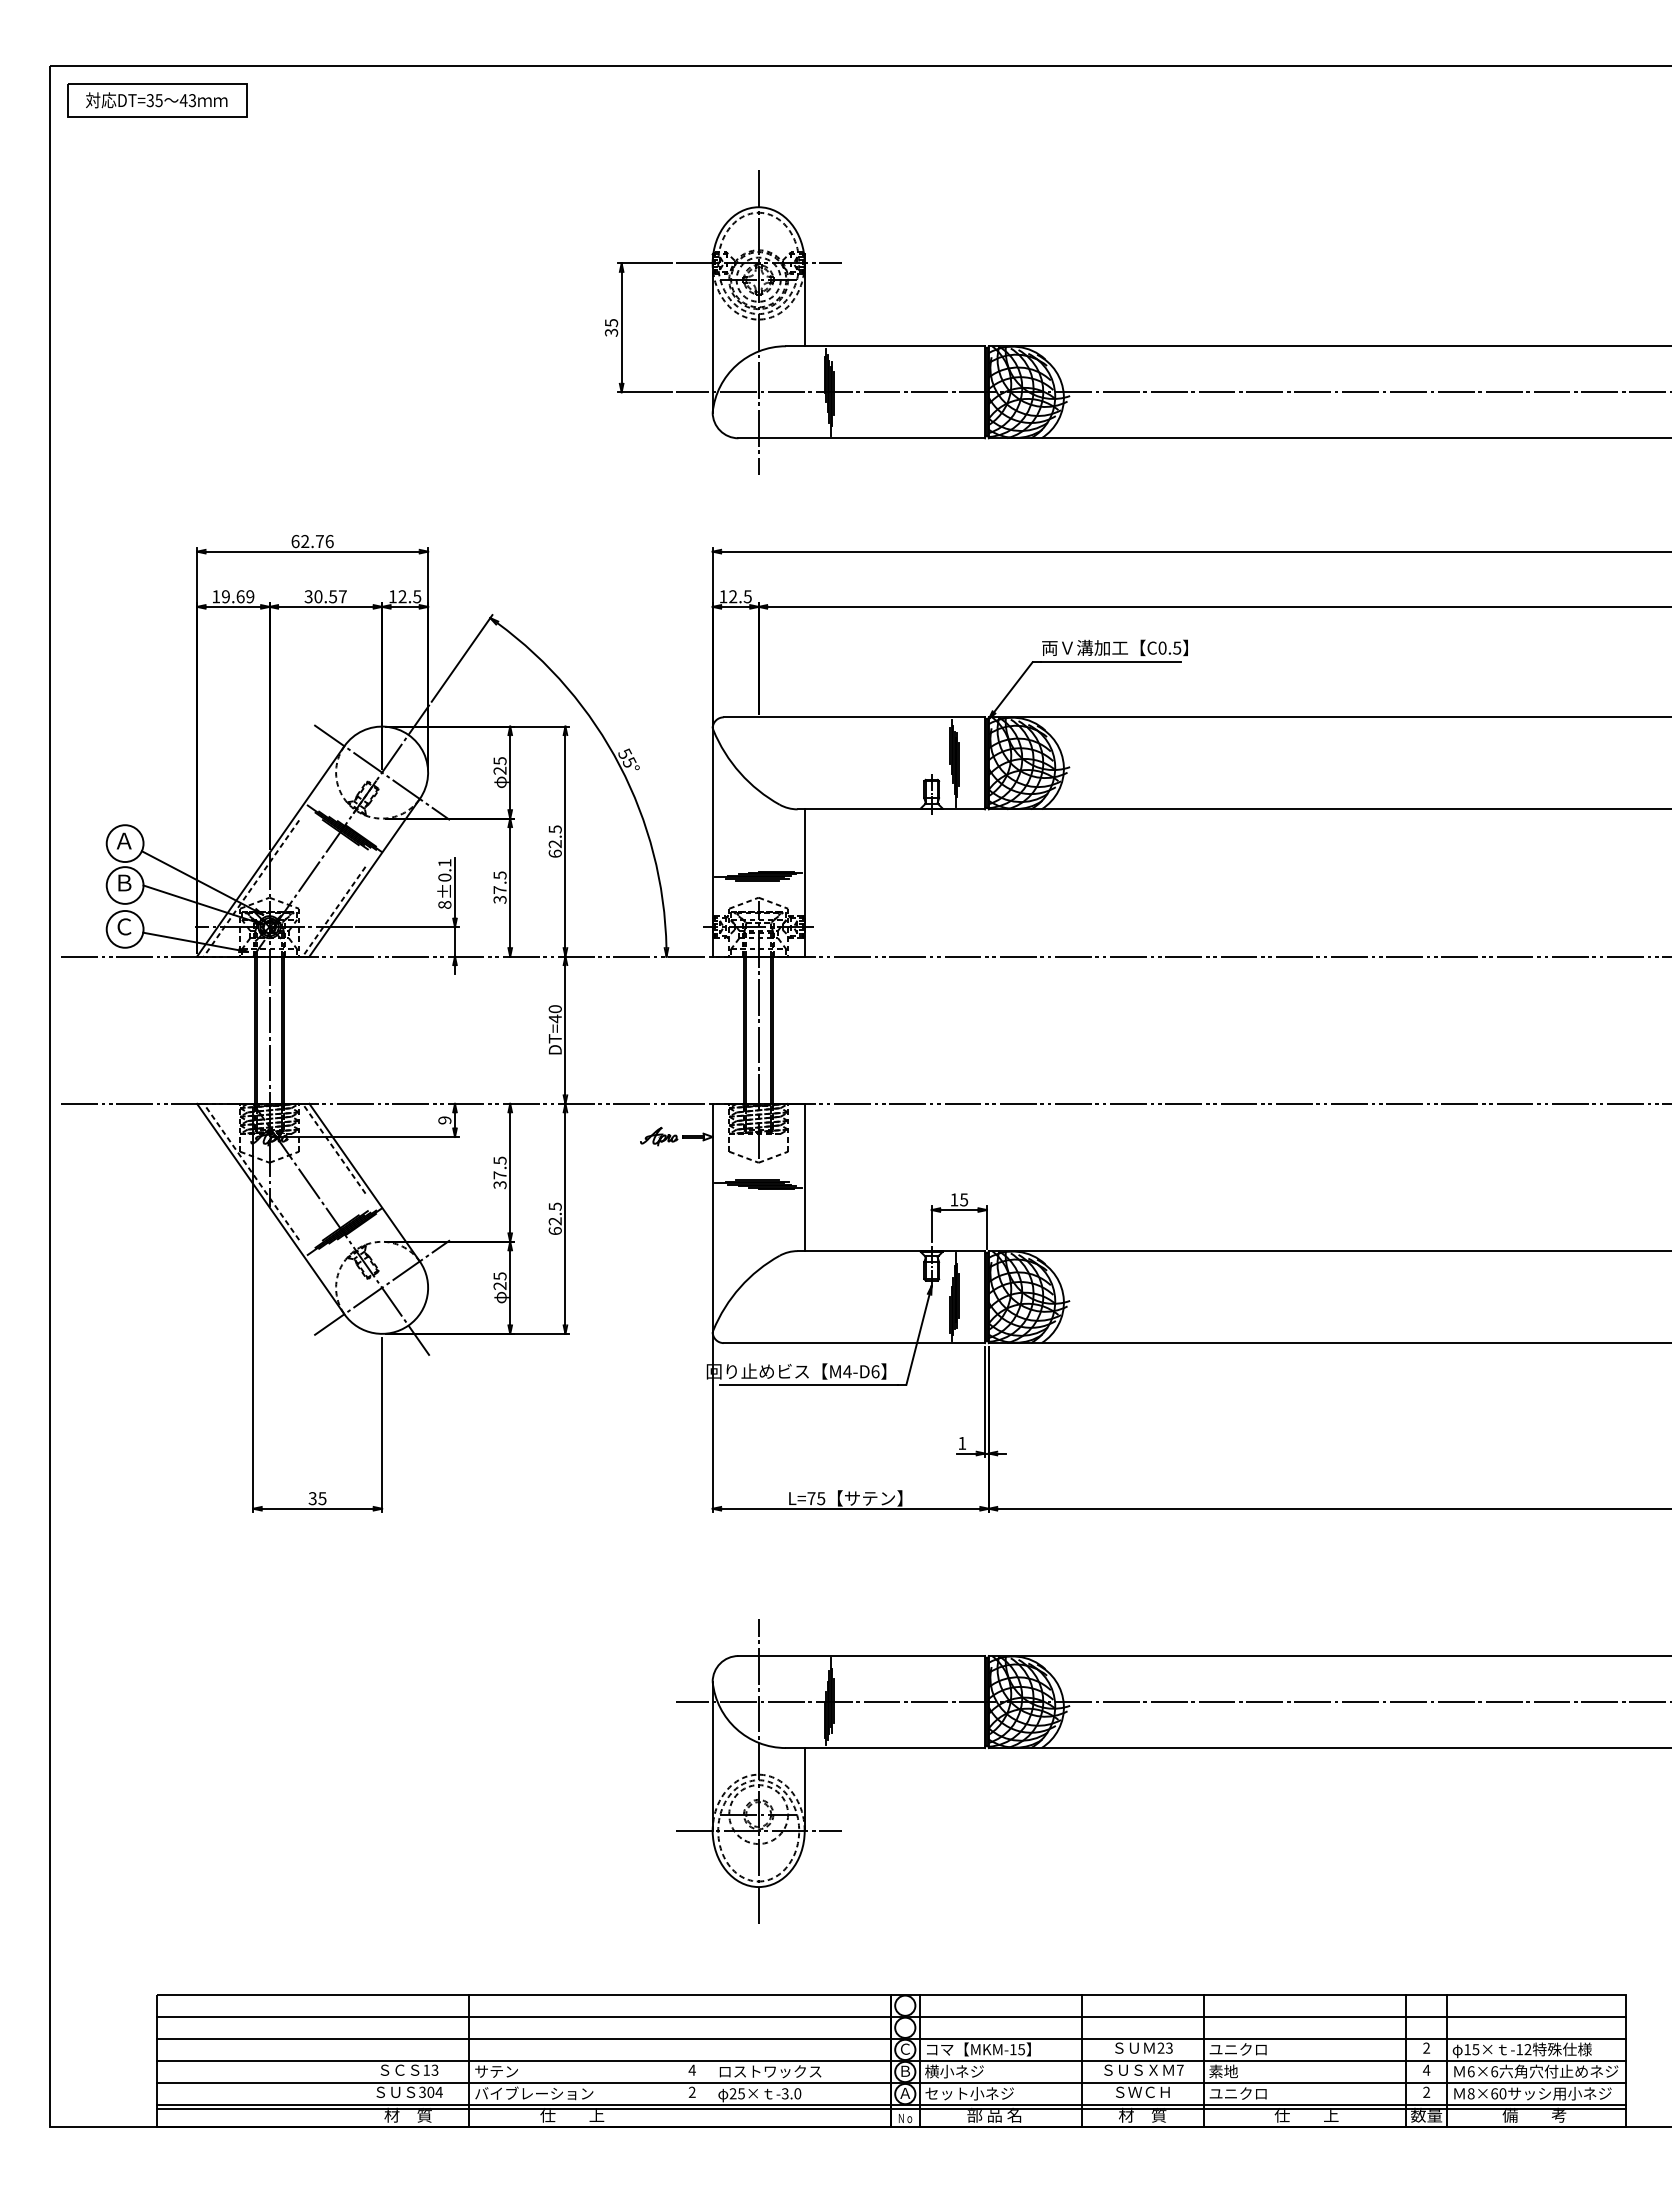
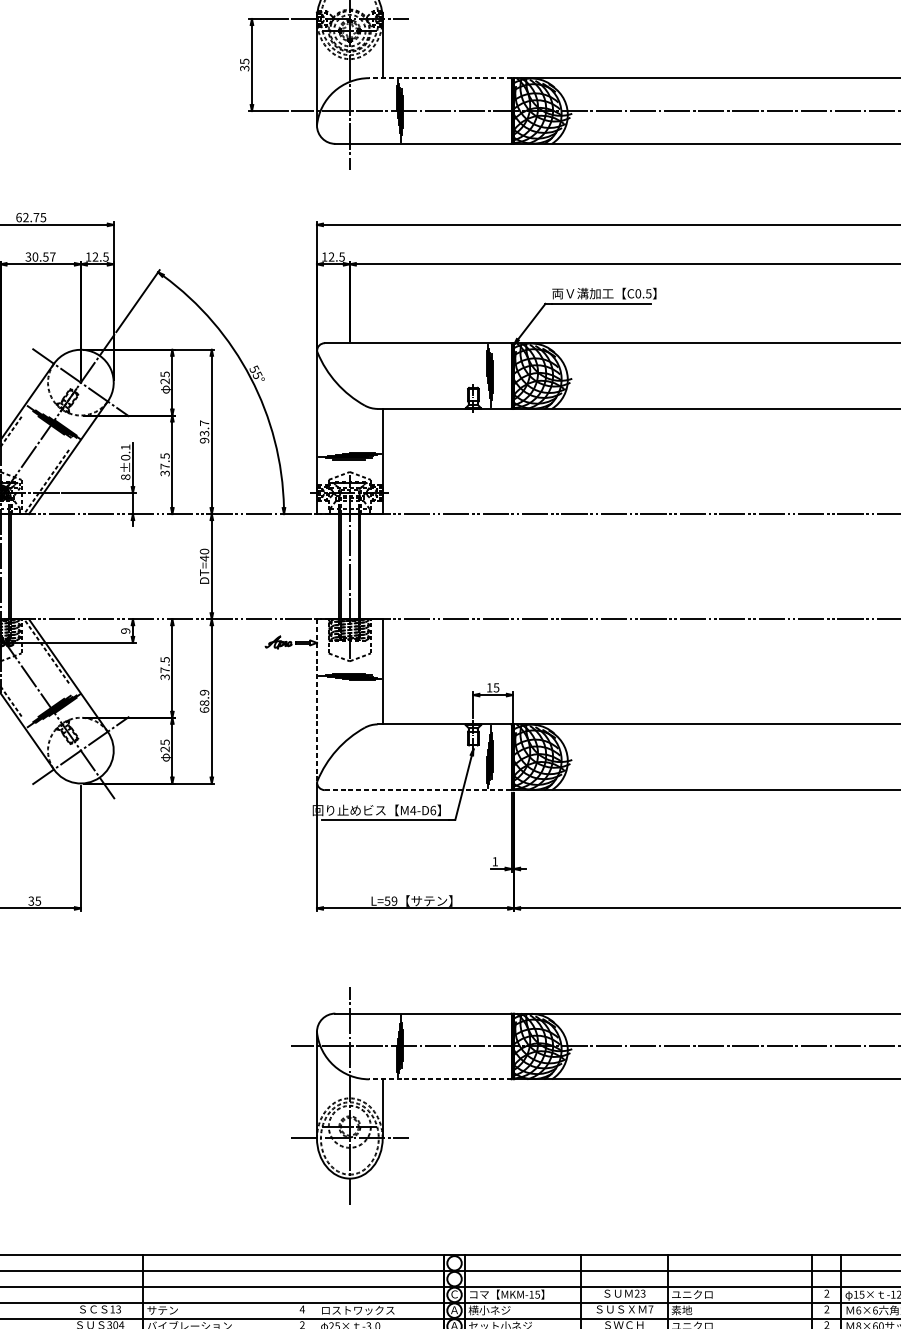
line: (885, 346) -> (440, 78), solid -> dashed
text: (329, 541) -> (43, 217), 62.76 -> 62.75
text: (554, 841) -> (204, 431), 62.5 -> 93.7
text: (554, 1213) -> (204, 697), 62.5 -> 68.9
line: (712, 1218) -> (316, 701), solid -> dashed
line: (854, 1343) -> (418, 790), solid -> dashed
text: (816, 1498) -> (391, 901), L=75 -> L=59
line: (885, 1748) -> (440, 1079), solid -> dashed
text: (1426, 2069) -> (826, 1308), 4 -> 2
text: (905, 2070) -> (454, 1309), Ｂ -> Ａ

